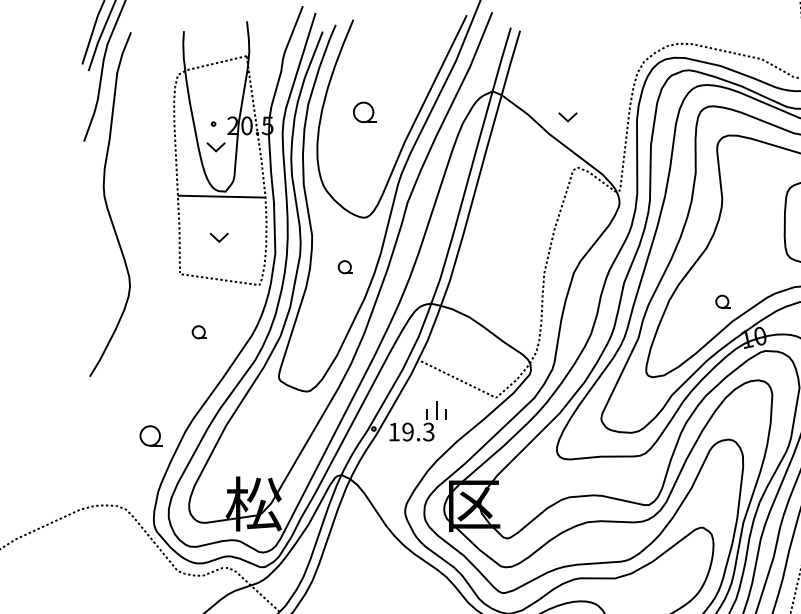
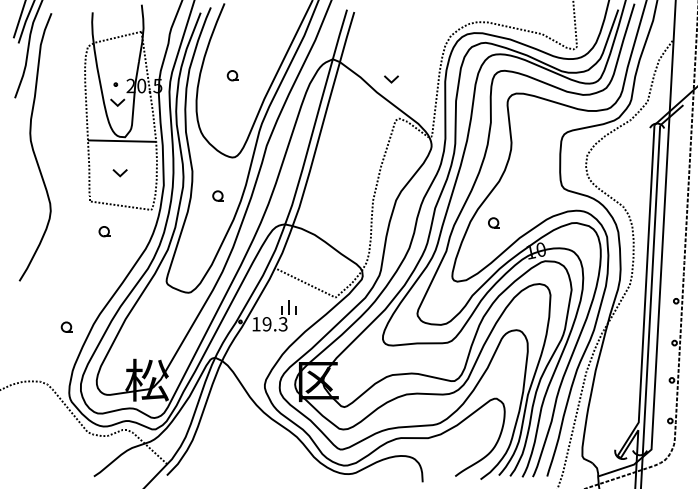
part: (363, 112) -> (232, 75), size x0.62
part: (722, 301) -> (493, 222), moved
part: (199, 332) -> (104, 231), moved
part: (150, 434) -> (66, 326), size x0.62

